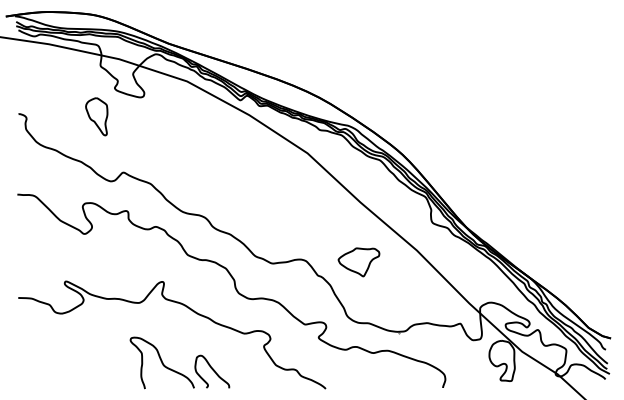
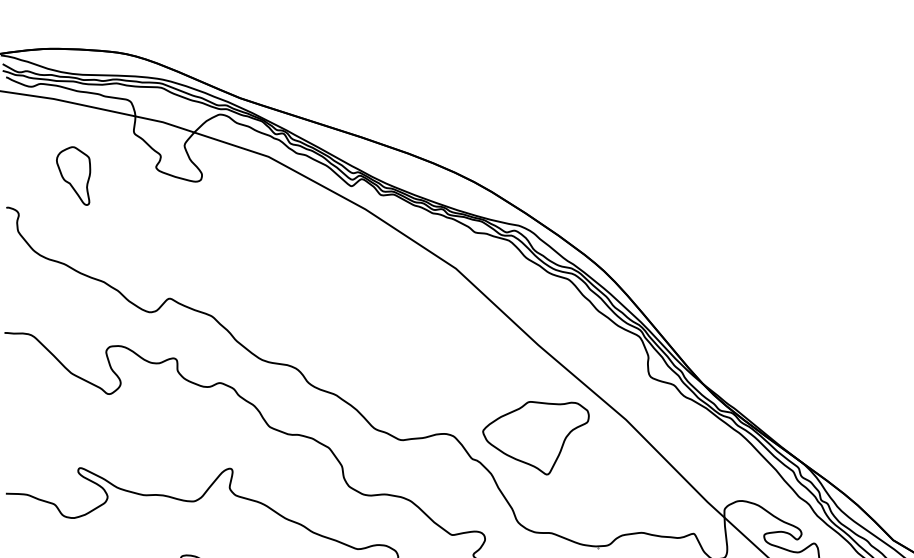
part: (96, 116) -> (73, 175), moved
part: (358, 262) -> (535, 438), size x1.67

